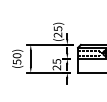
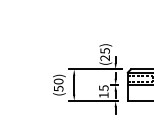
text: (56, 68) -> (103, 95), 25 -> 15

